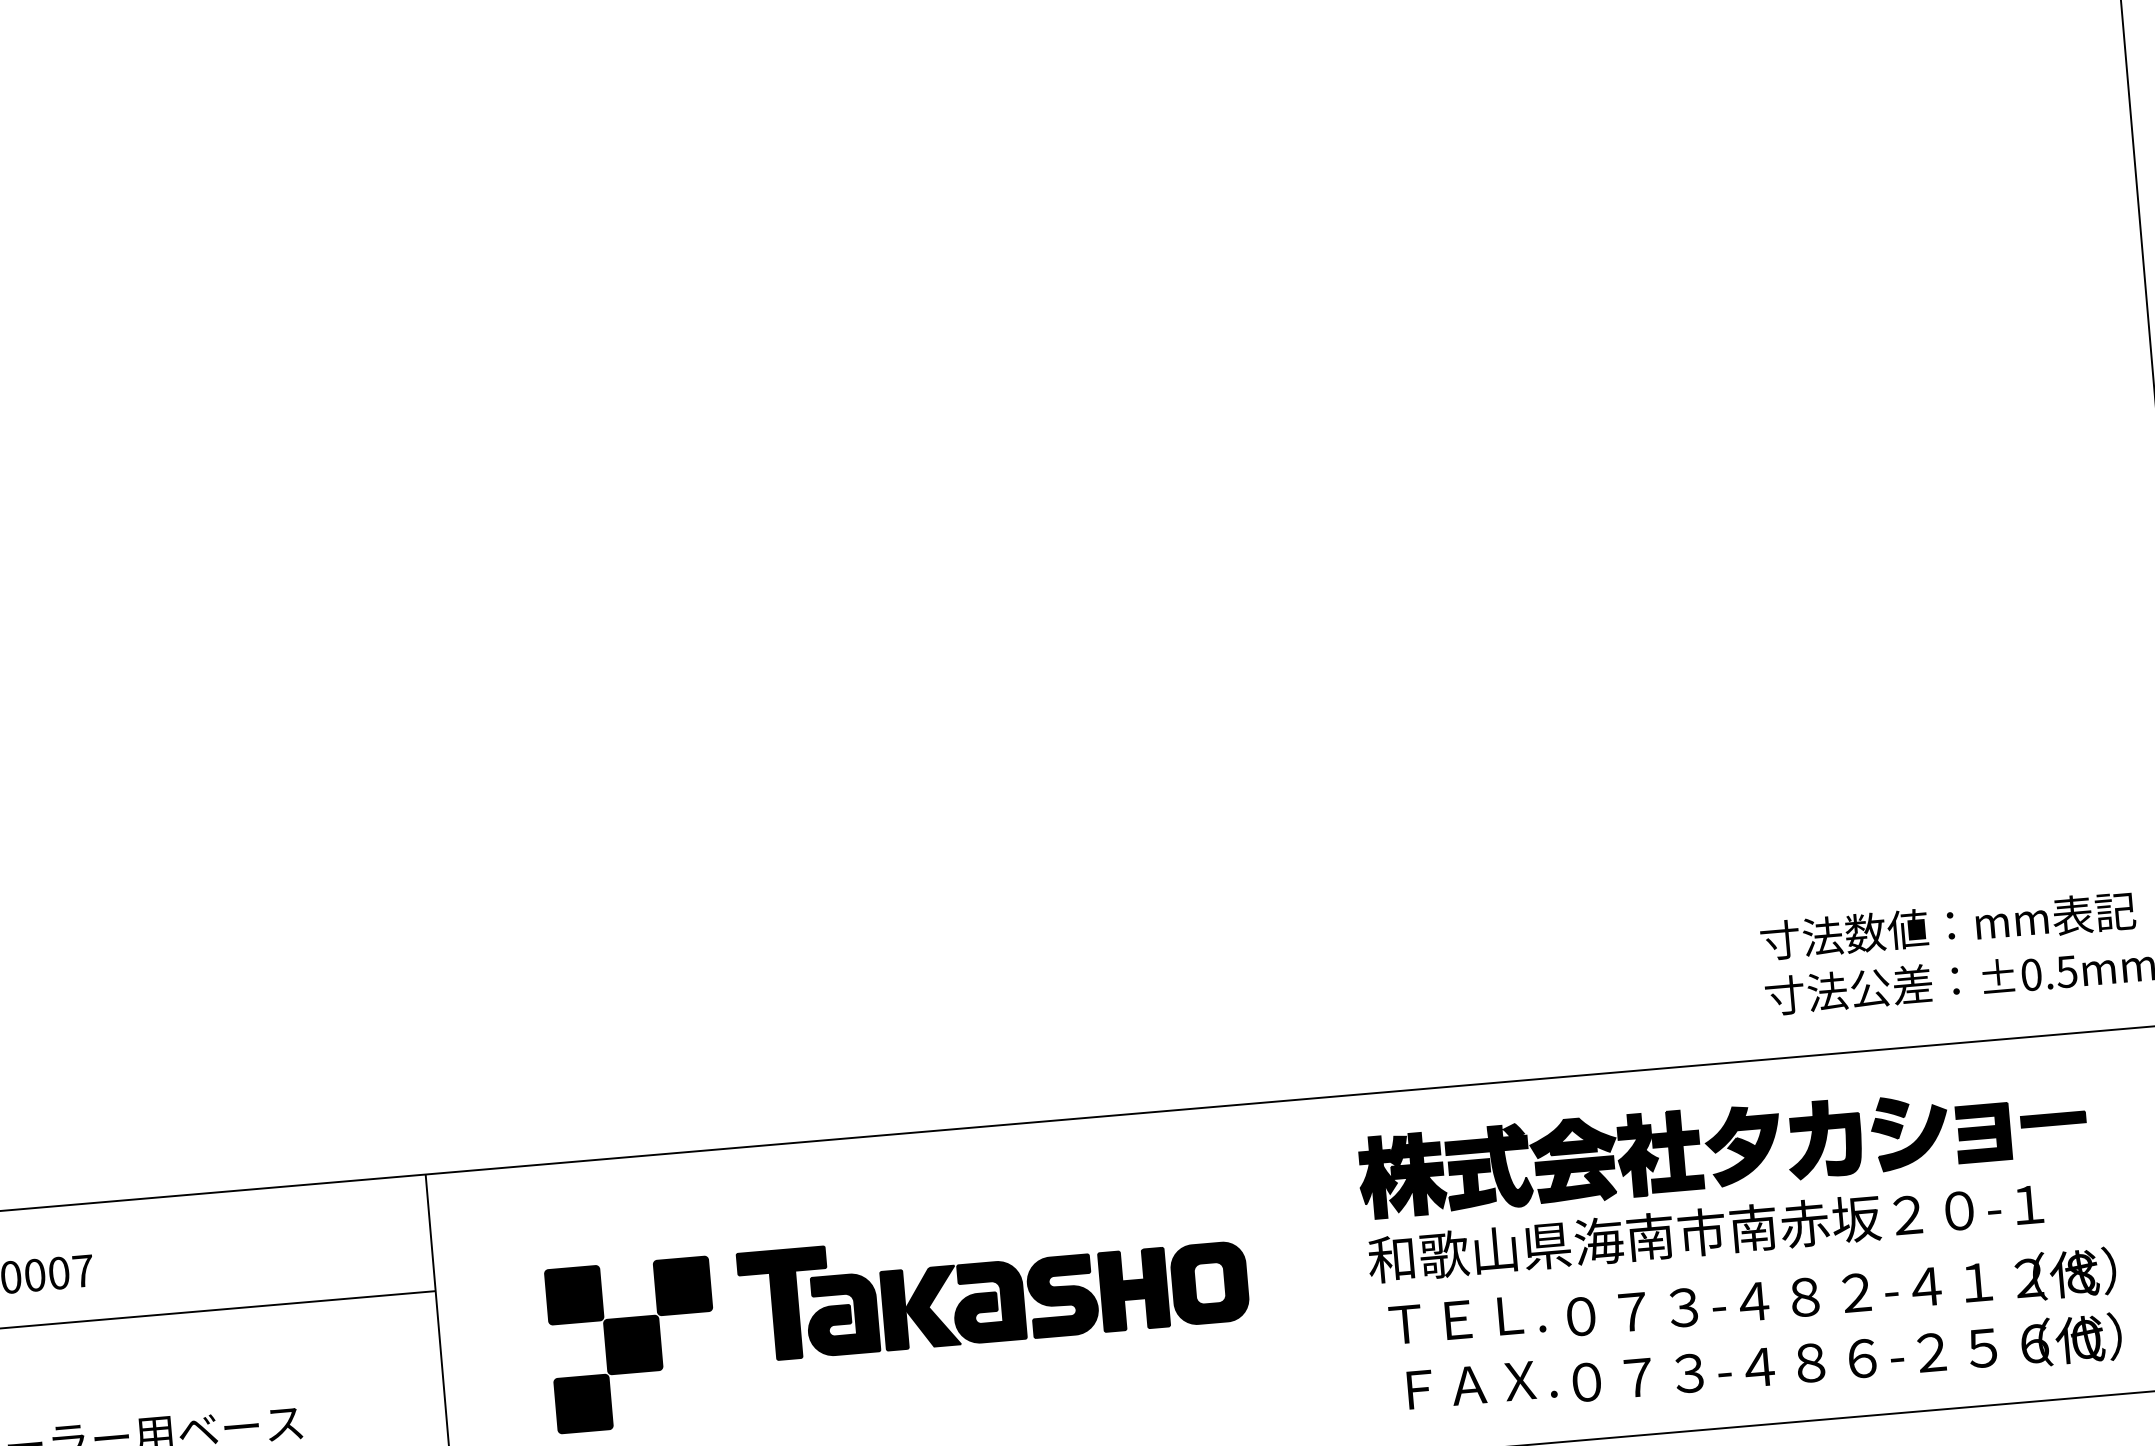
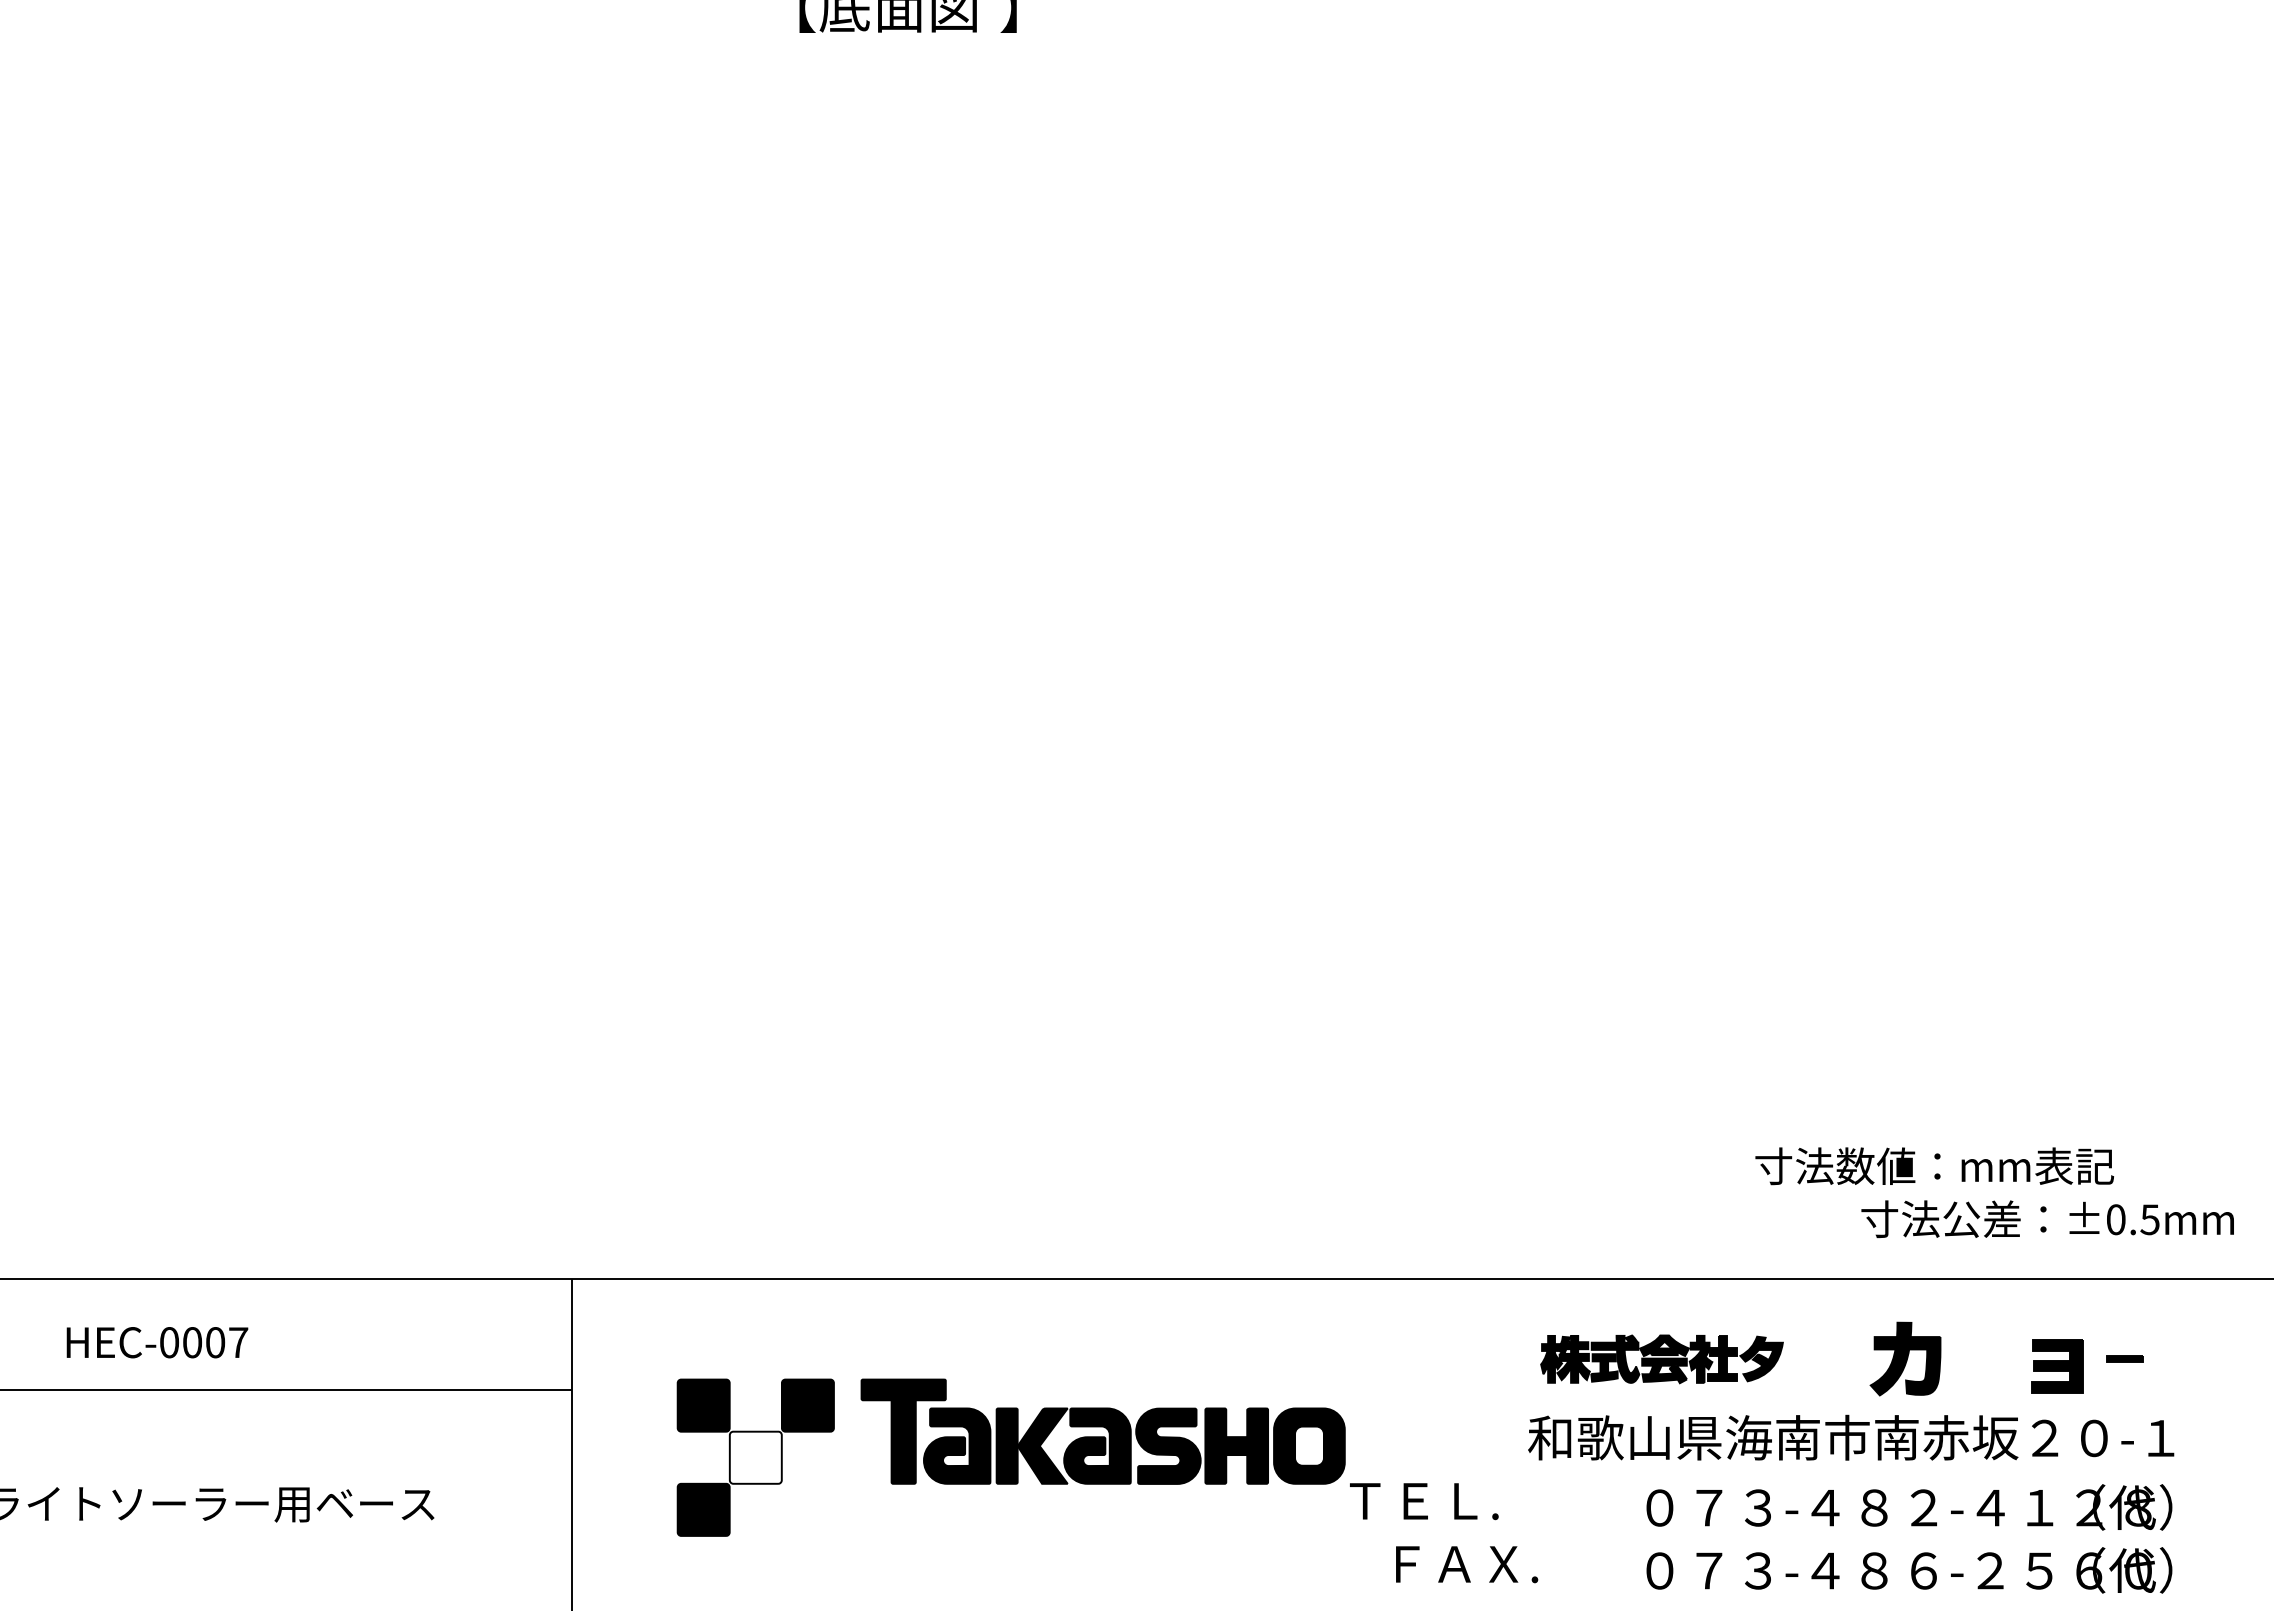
text: (1947, 926) -> (1934, 1166), moved
part: (2052, 1118) -> (2124, 1358), size x0.6
part: (1902, 1130) -> (1980, 1357), removed
part: (1569, 1161) -> (1661, 1359), size x0.6
text: (1706, 1231) -> (1851, 1437), moved
text: (1467, 1319) -> (1424, 1501), moved
fill: (632, 1344) -> (755, 1457), removed
text: (1482, 1384) -> (1467, 1564), moved

